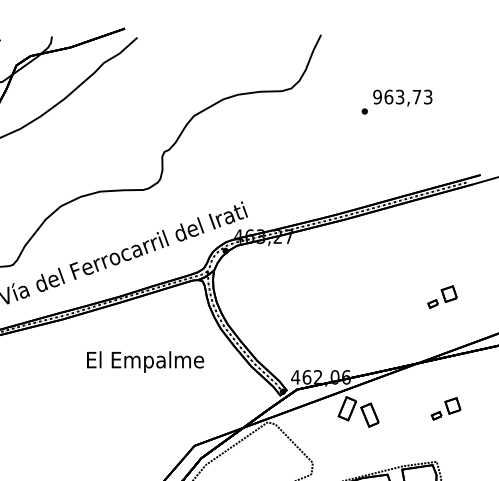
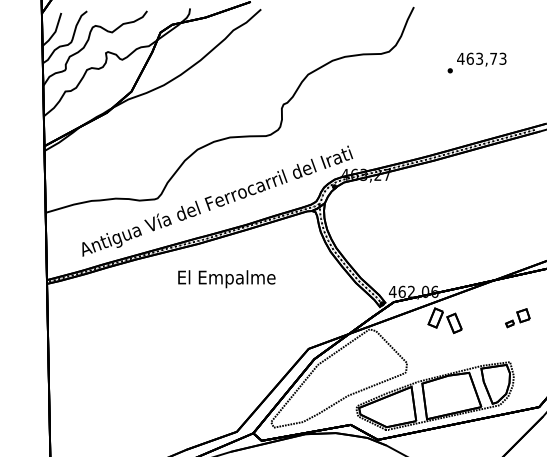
text: (377, 96) -> (460, 58), 963,73 -> 463,73
part: (442, 297) -> (514, 225), removed
text: (145, 362) -> (226, 279), moved

